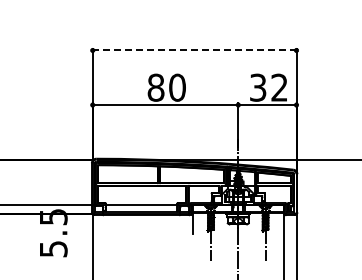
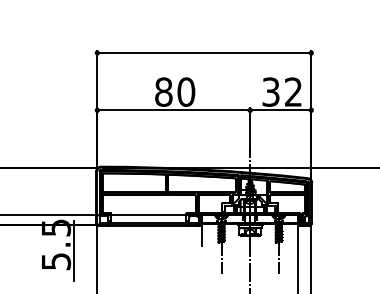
line: (194, 50) -> (204, 53), dashed -> solid
line: (70, 238) -> (73, 250), added

